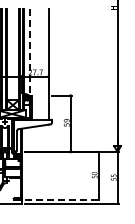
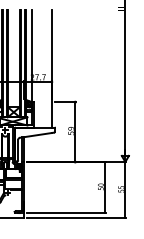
line: (29, 53) -> (31, 57), dashed -> solid
line: (62, 199) -> (66, 212), dashed -> solid

